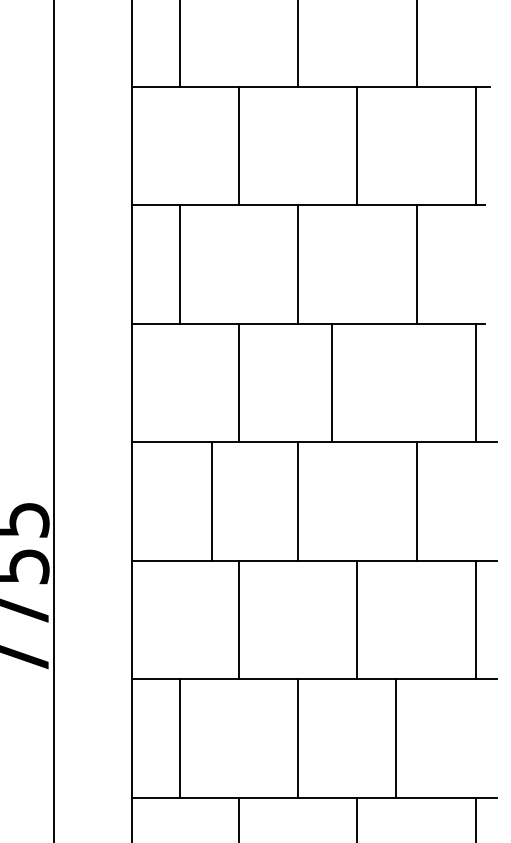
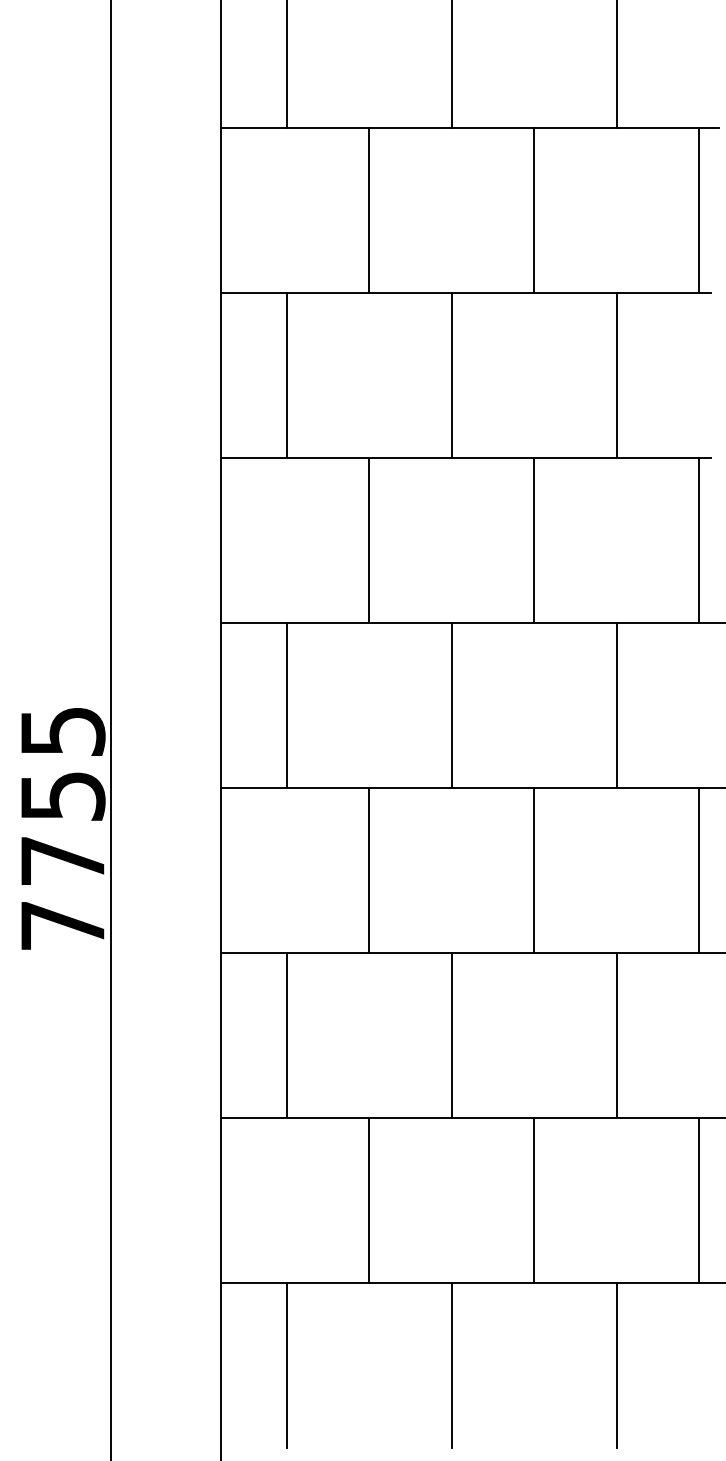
line: (331, 382) -> (534, 540), moved
line: (211, 501) -> (286, 705), moved
line: (395, 738) -> (616, 1035), moved

